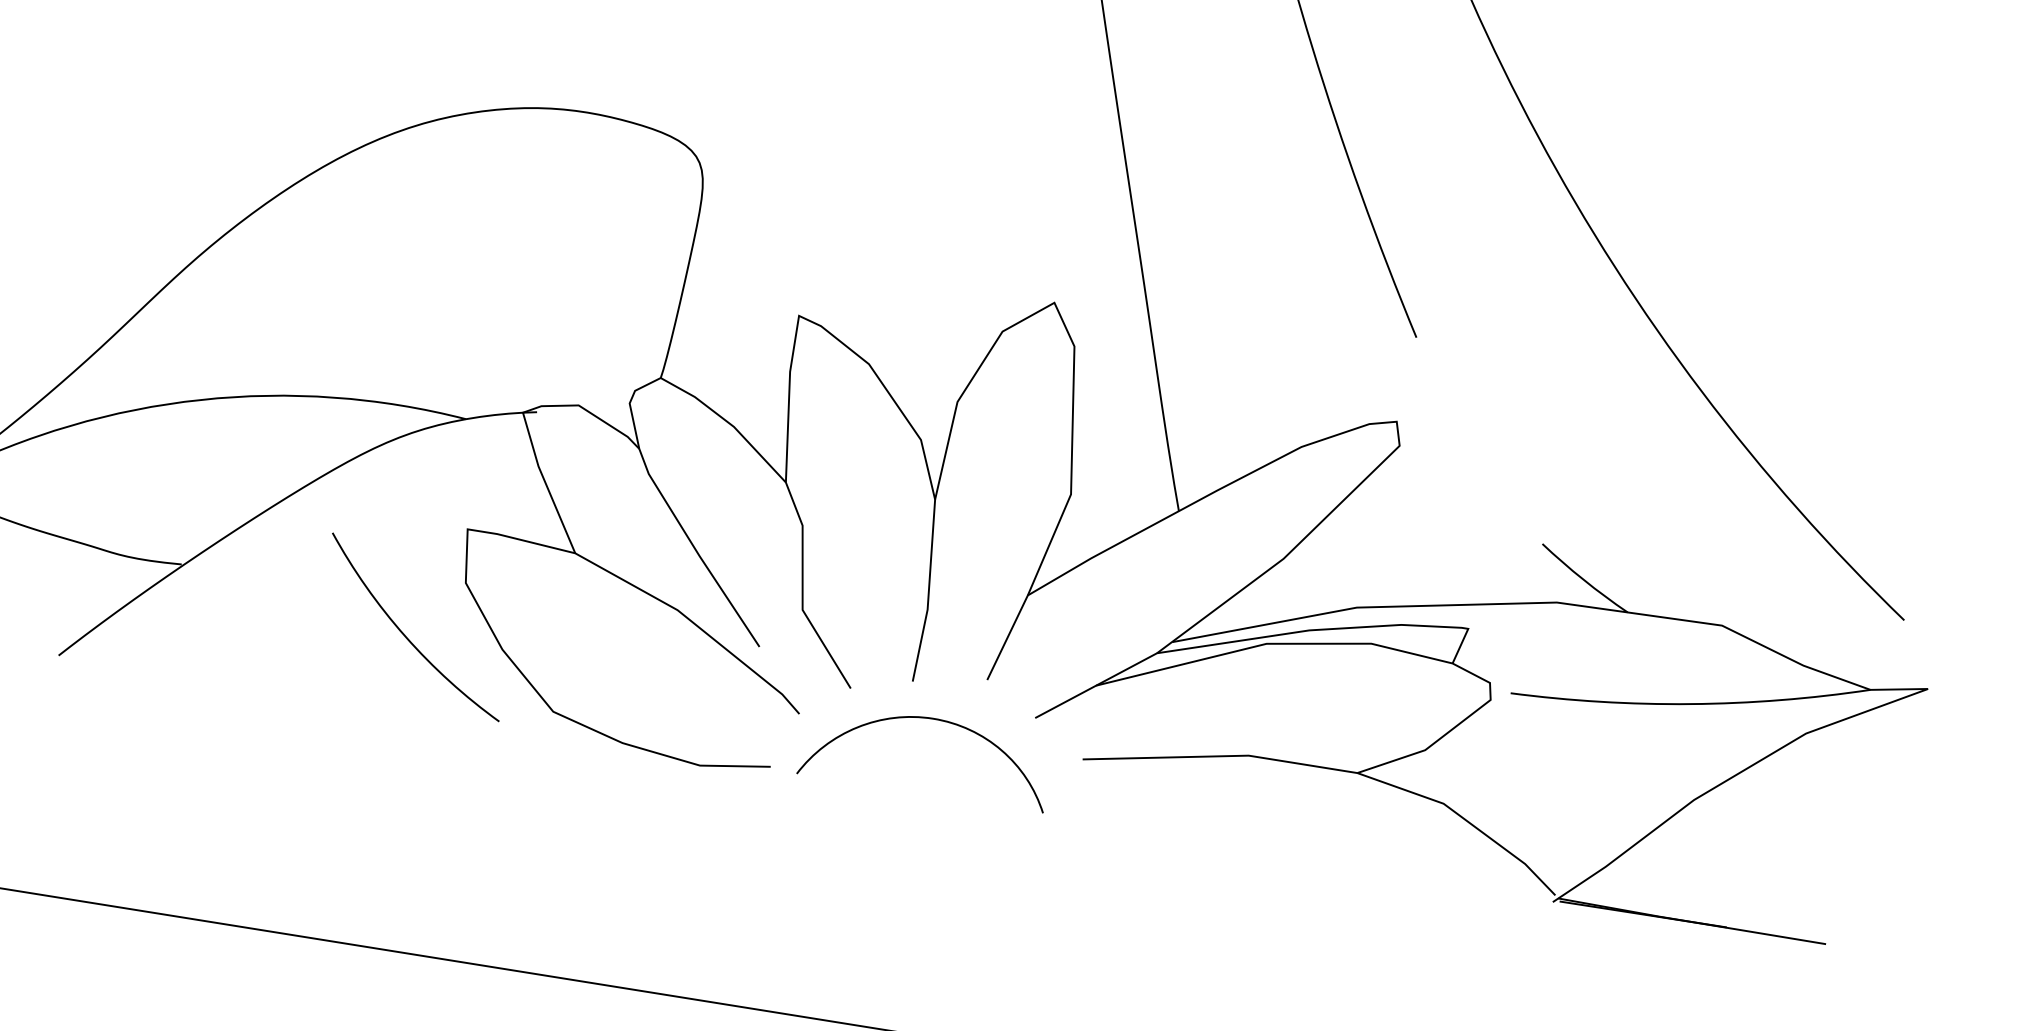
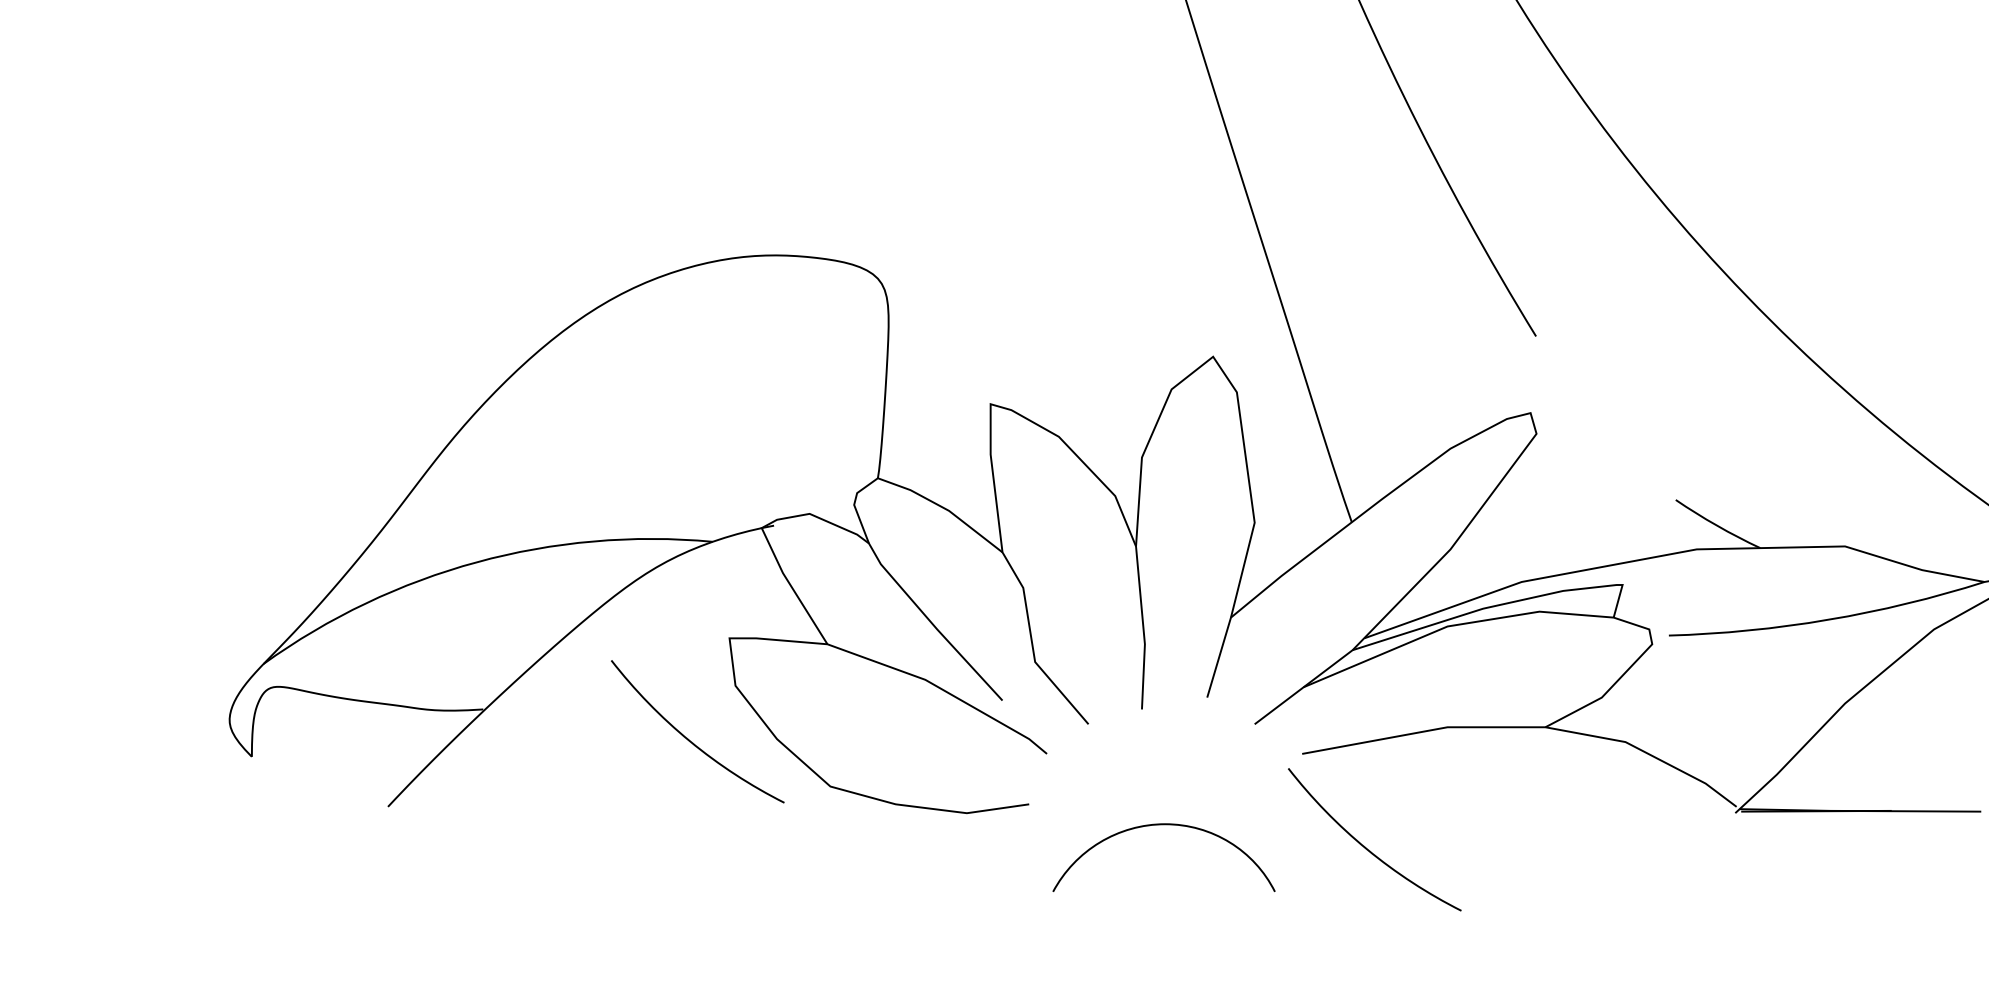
curve: (931, 719) -> (1163, 825), moved
arc: (1137, 874) -> (1366, 847), added

